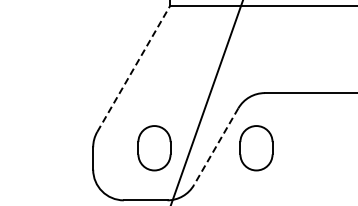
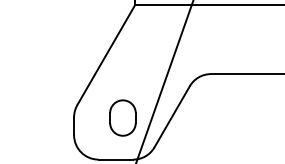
line: (133, 68) -> (106, 54), dashed -> solid
line: (215, 147) -> (171, 117), dashed -> solid
part: (256, 148) -> (204, 118), removed

